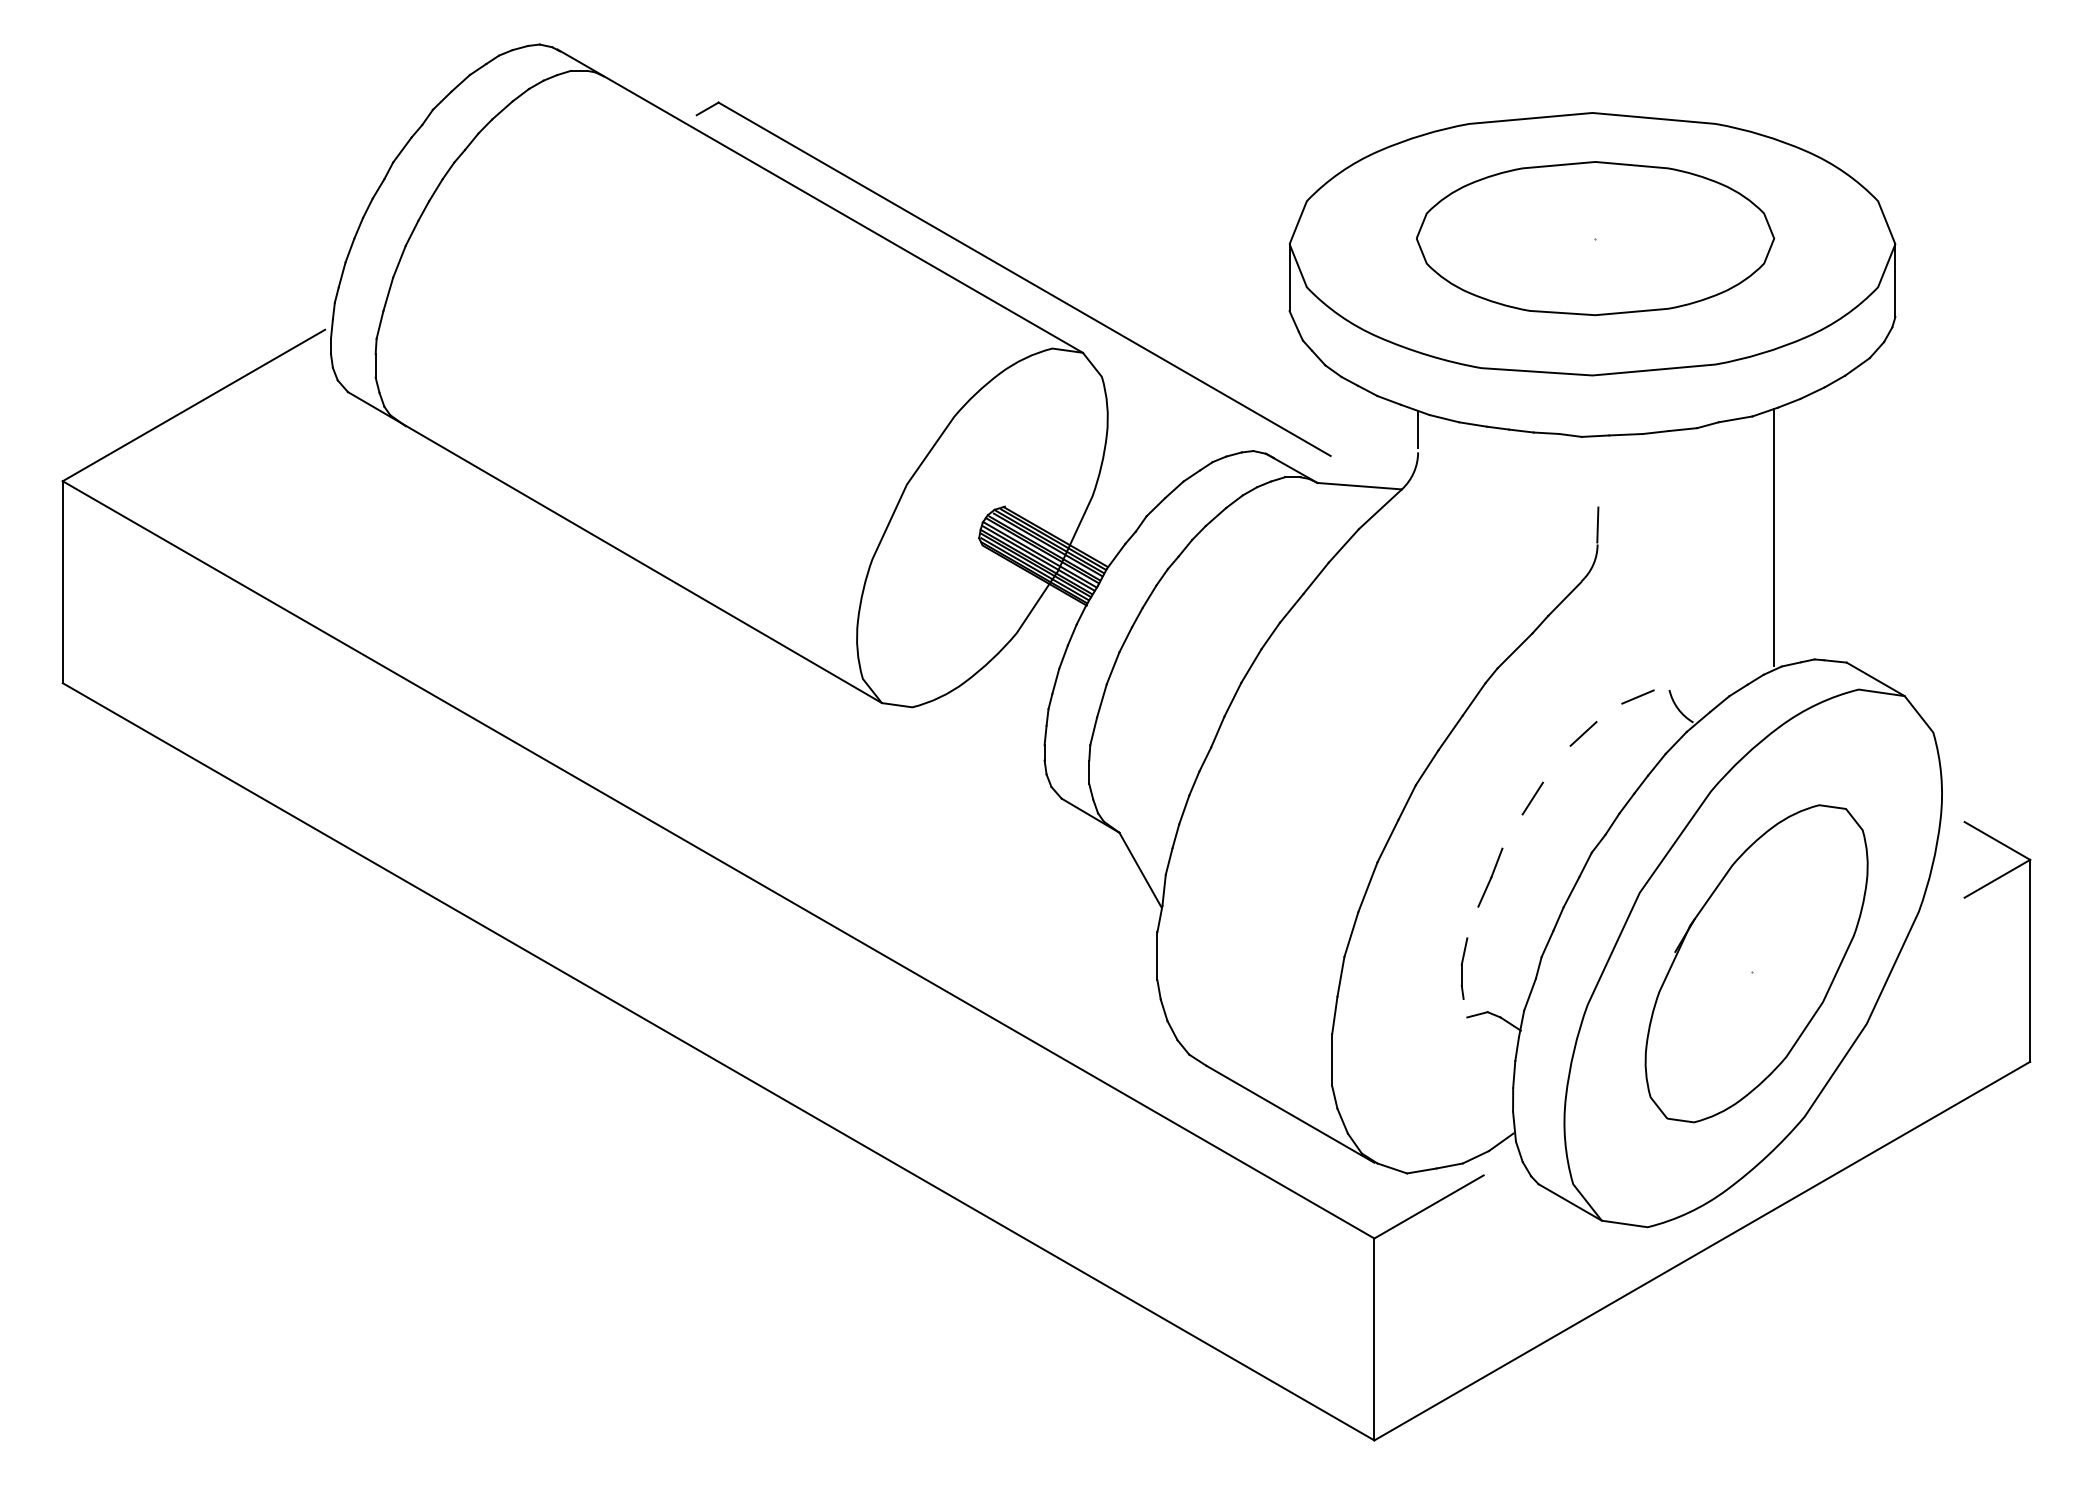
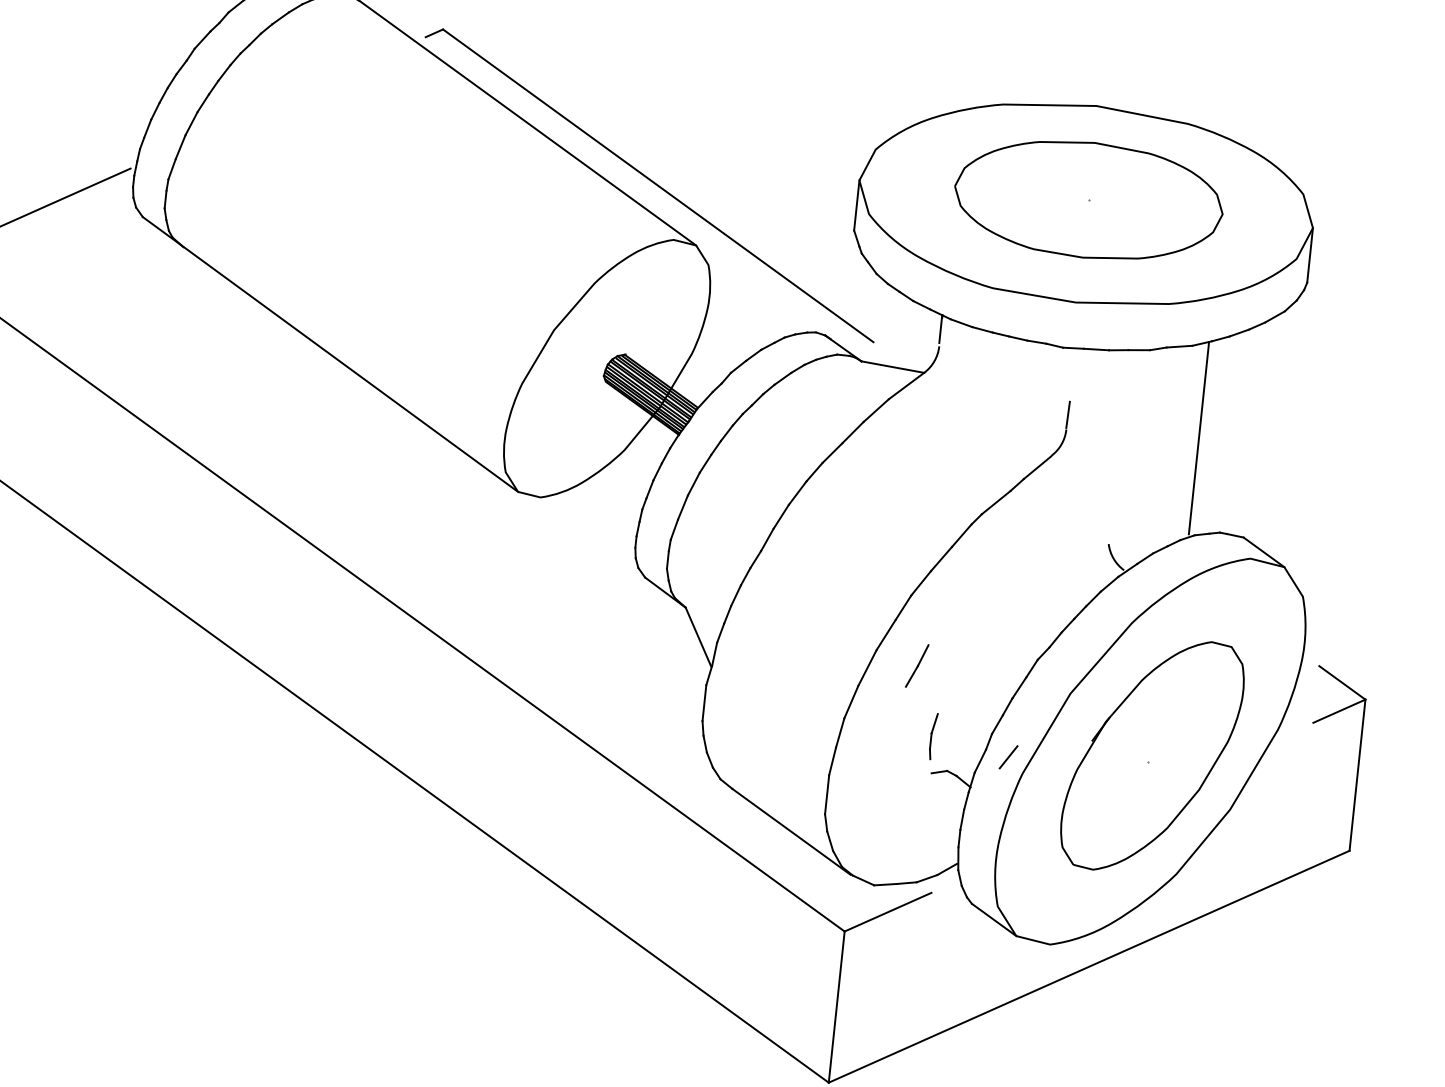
line: (1637, 696) -> (1084, 546), removed
line: (1583, 733) -> (1040, 569), removed
line: (1532, 798) -> (1008, 757), moved
line: (1490, 877) -> (917, 665), moved

